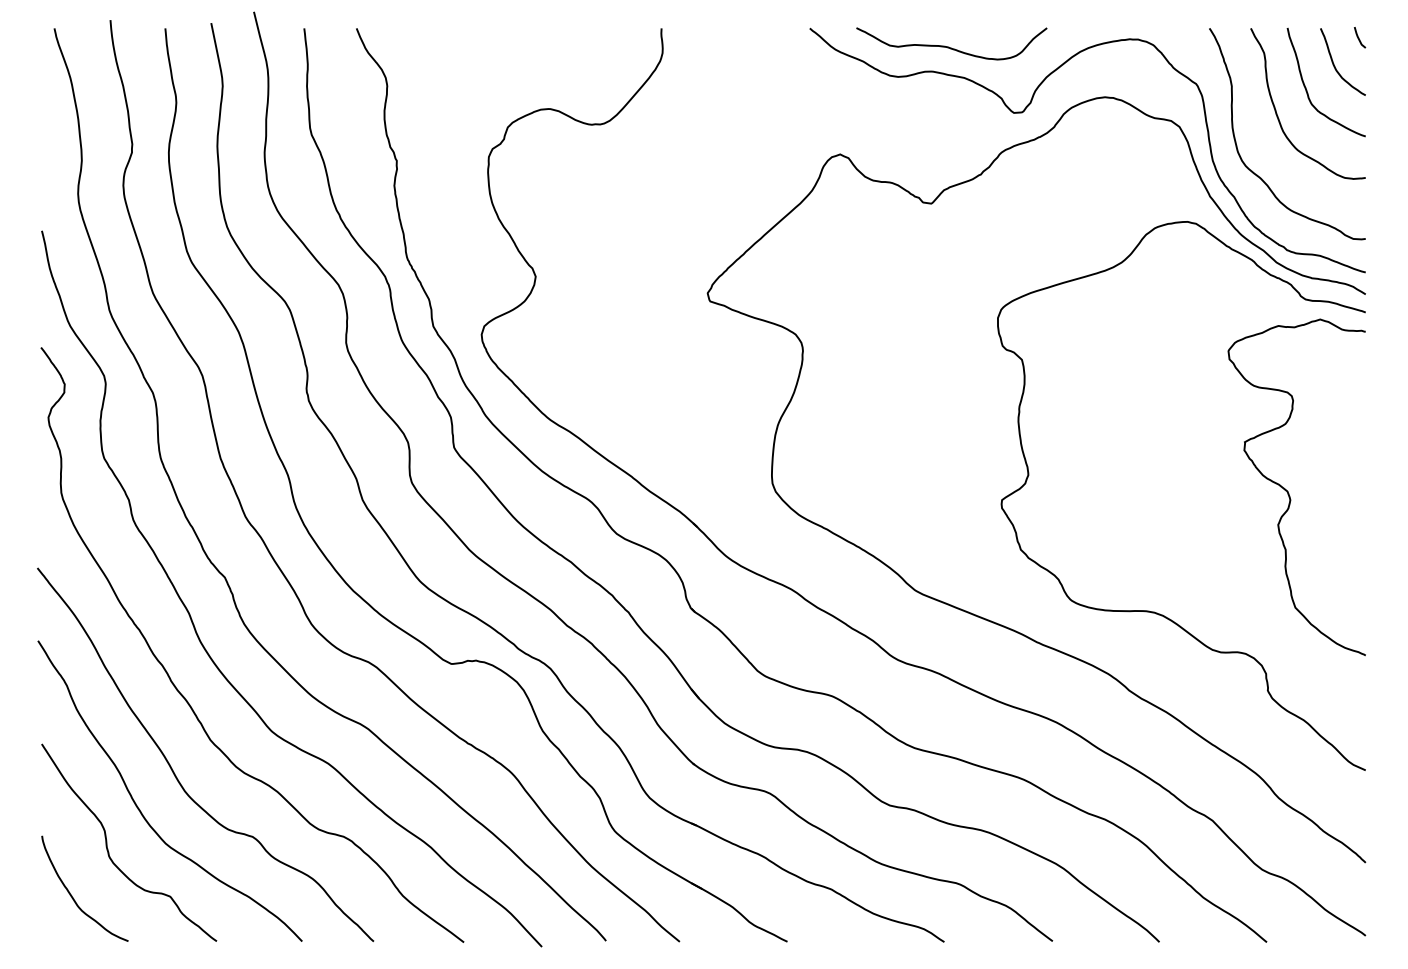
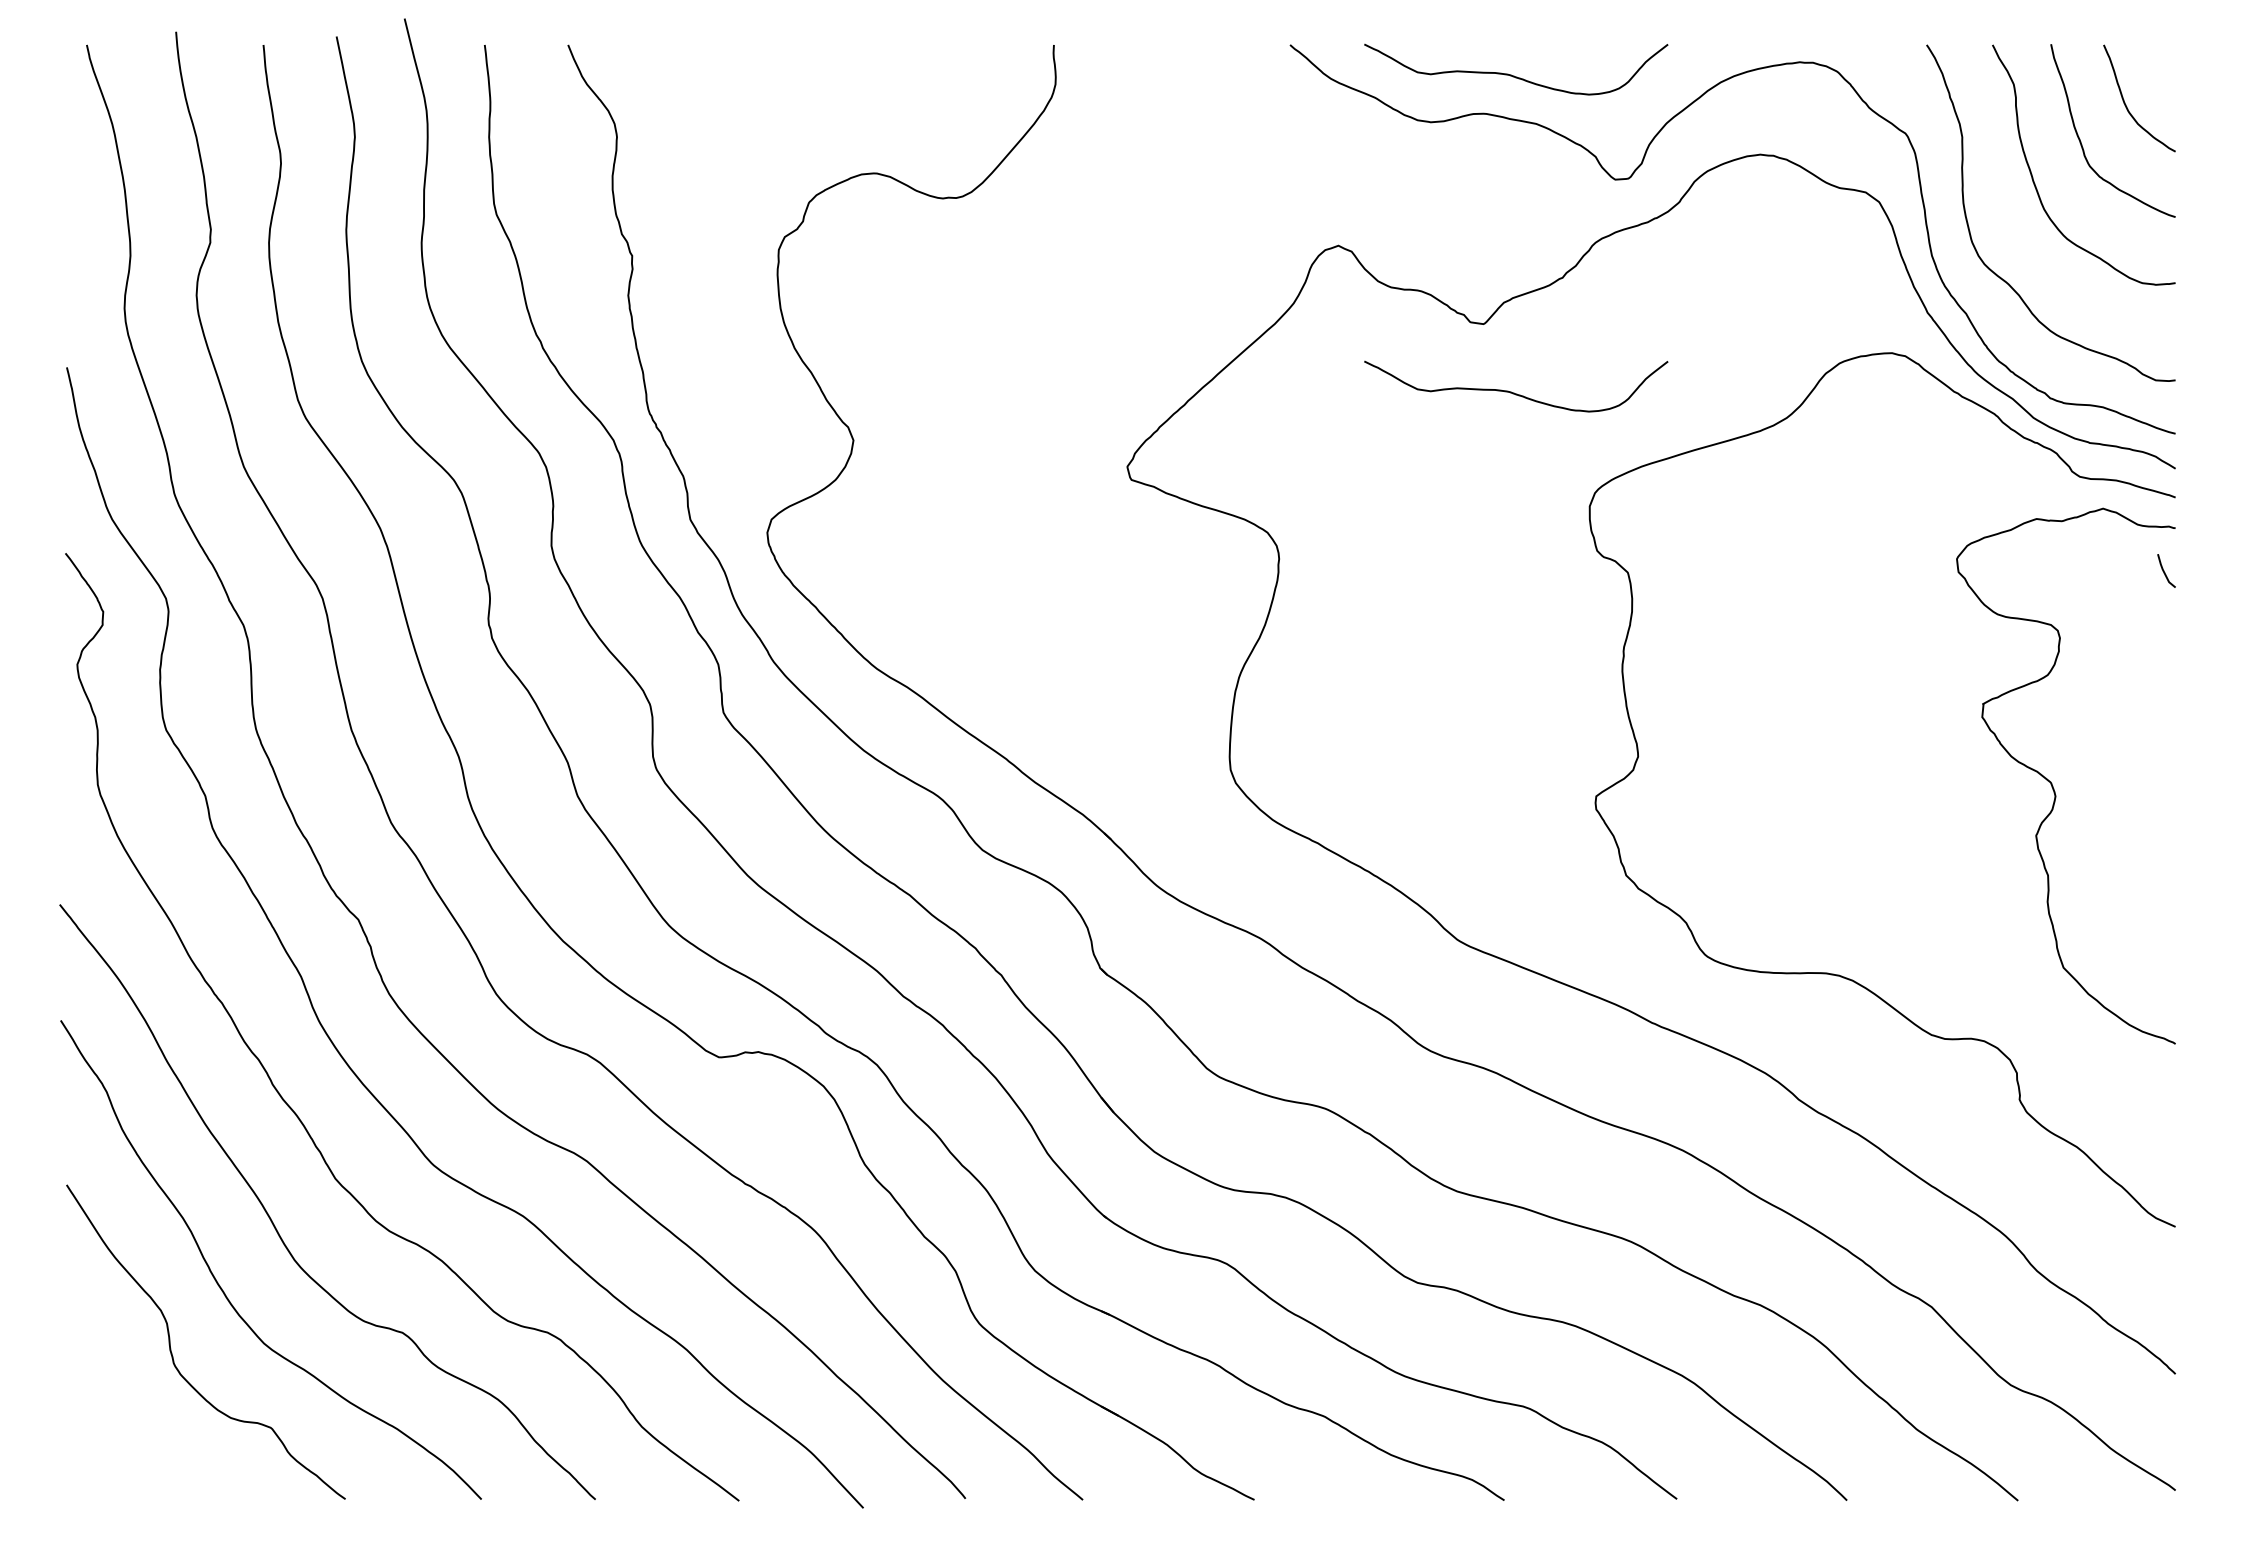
curve: (1359, 37) -> (2165, 570), moved
curve: (951, 246) -> (1515, 392), added
curve: (72, 895) -> (115, 1426), removed

